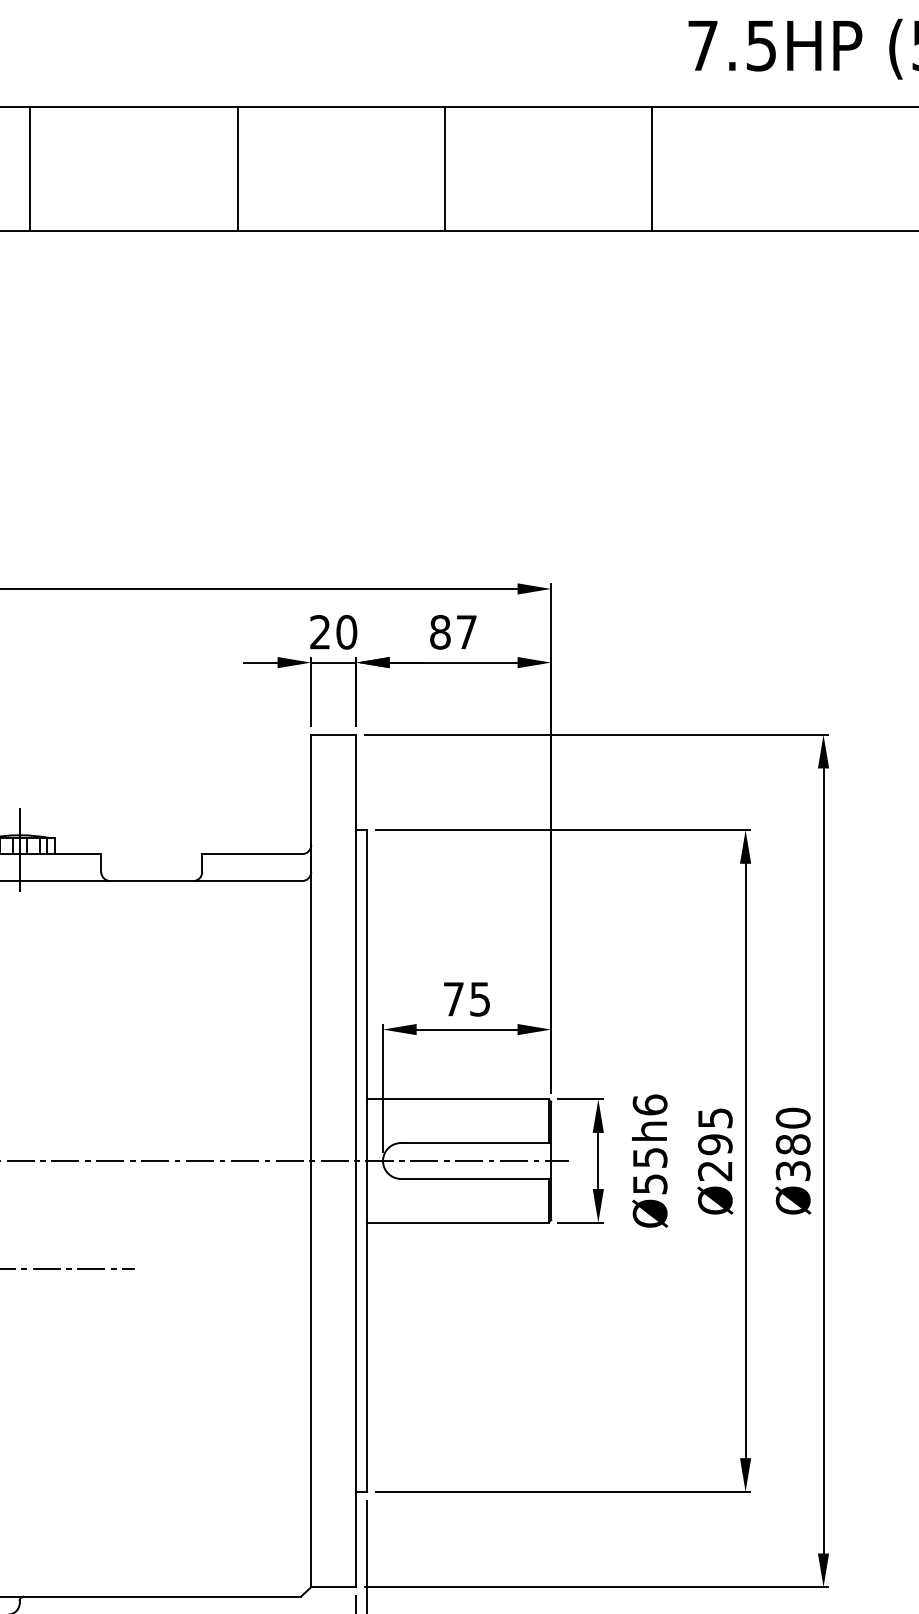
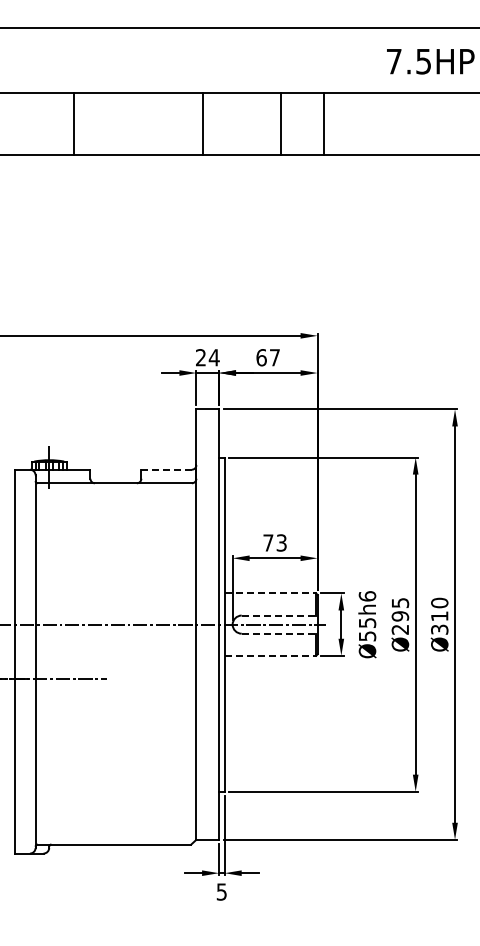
line: (30, 168) -> (73, 123), moved
line: (238, 168) -> (203, 123), moved
line: (444, 168) -> (280, 123), moved
line: (652, 168) -> (324, 123), moved
text: (345, 631) -> (213, 357), 20 -> 24
text: (440, 631) -> (261, 357), 87 -> 67
line: (253, 853) -> (167, 469), solid -> dashed
text: (479, 998) -> (281, 542), 75 -> 73
line: (457, 1099) -> (270, 593), solid -> dashed
line: (475, 1142) -> (279, 615), solid -> dashed
text: (792, 1144) -> (439, 616), Ø380 -> Ø310
line: (475, 1178) -> (279, 633), solid -> dashed
line: (457, 1222) -> (270, 655), solid -> dashed

